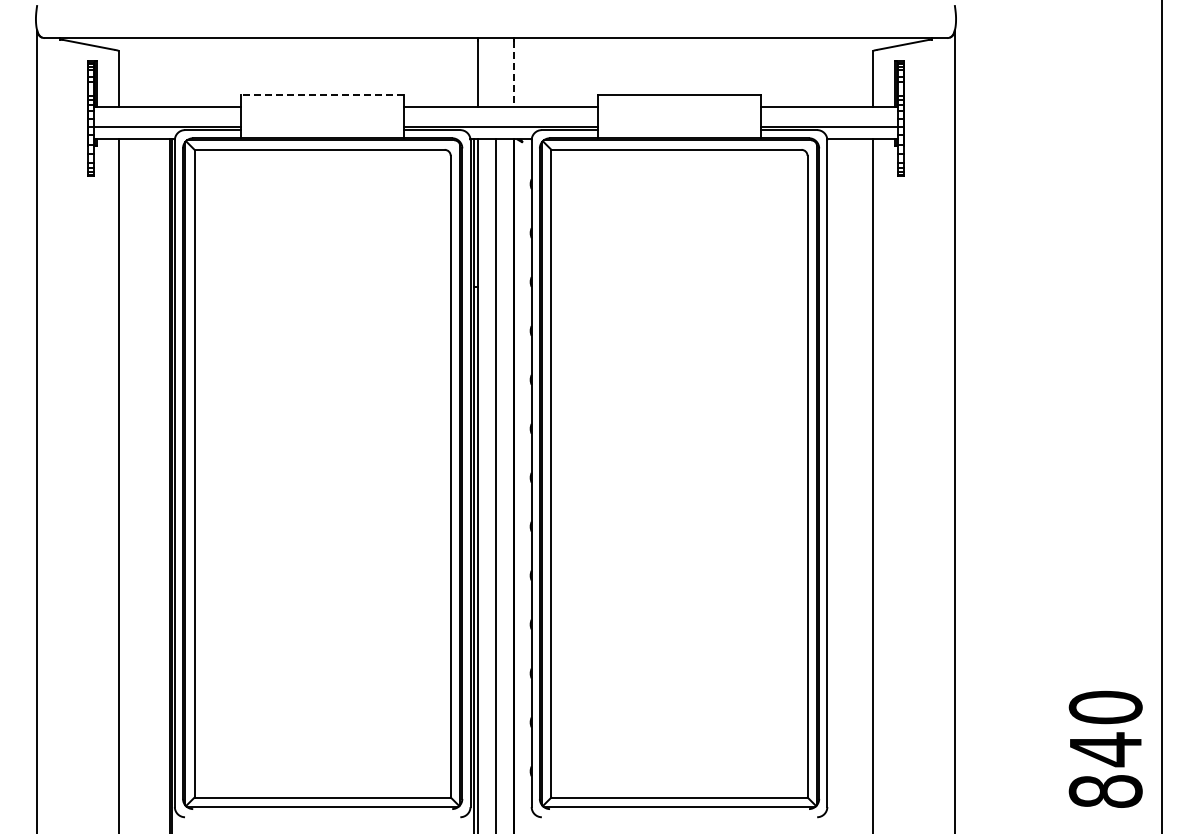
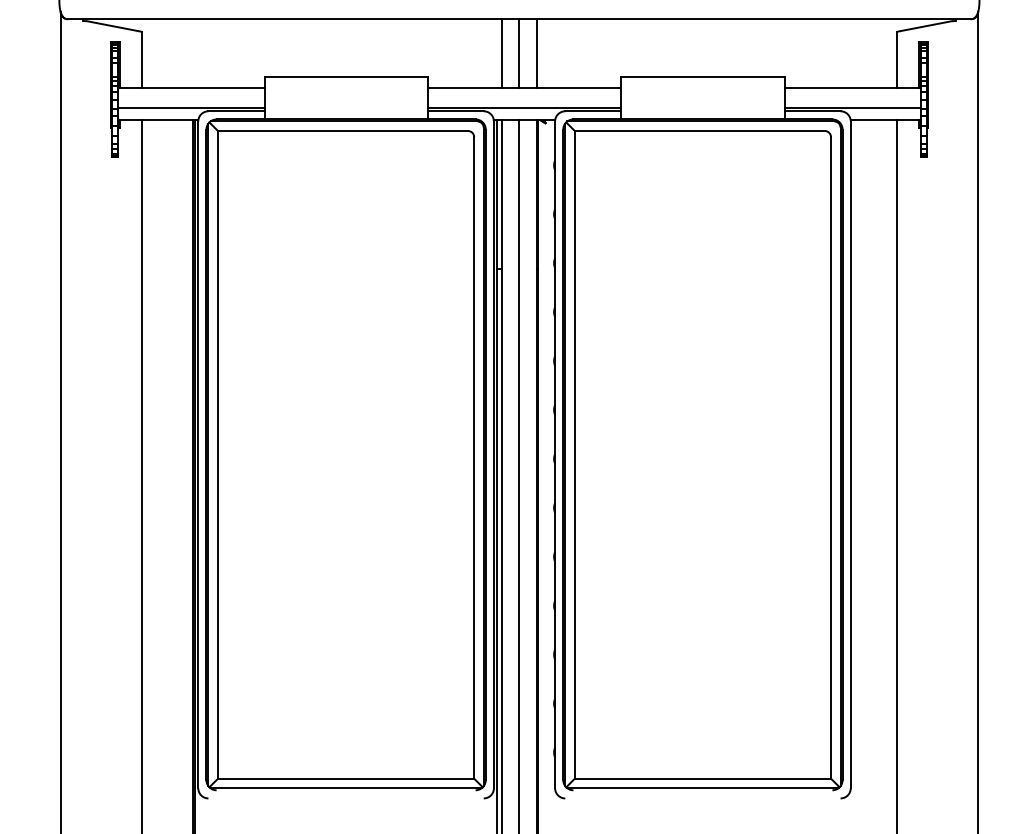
line: (496, 72) -> (519, 53), added
line: (513, 73) -> (536, 54), dashed -> solid
line: (322, 95) -> (345, 76), dashed -> solid

